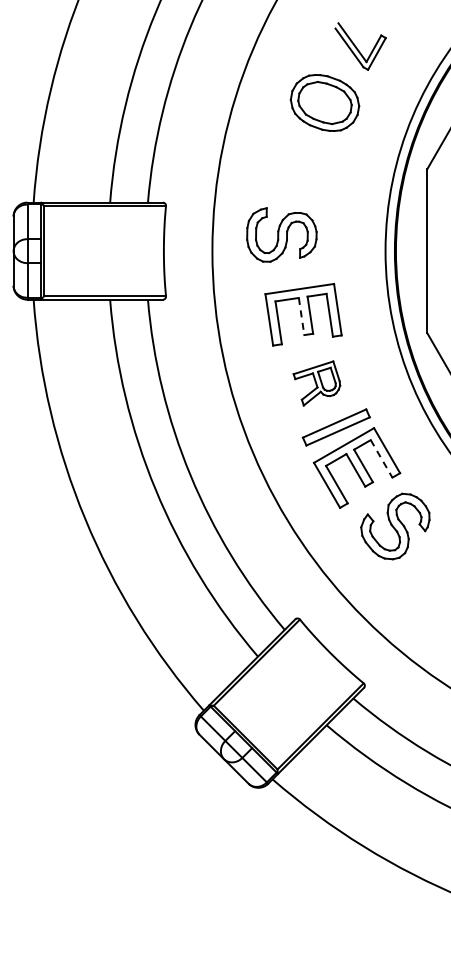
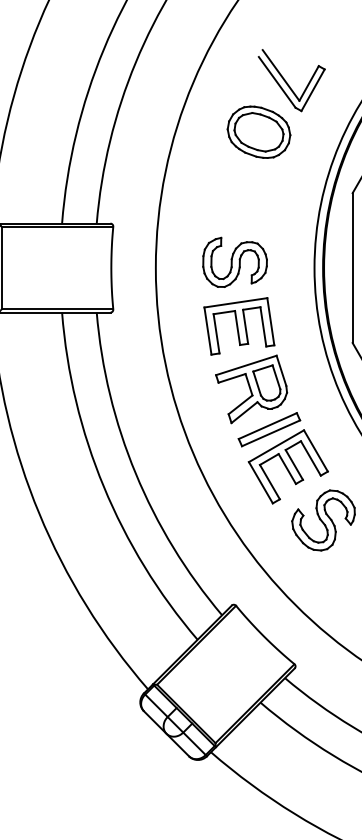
part: (360, 46) -> (291, 80), size x1.43
part: (281, 234) -> (234, 261), moved
line: (301, 316) -> (237, 327), dashed -> solid
part: (316, 383) -> (251, 389), size x1.67
line: (381, 458) -> (310, 458), dashed -> solid

